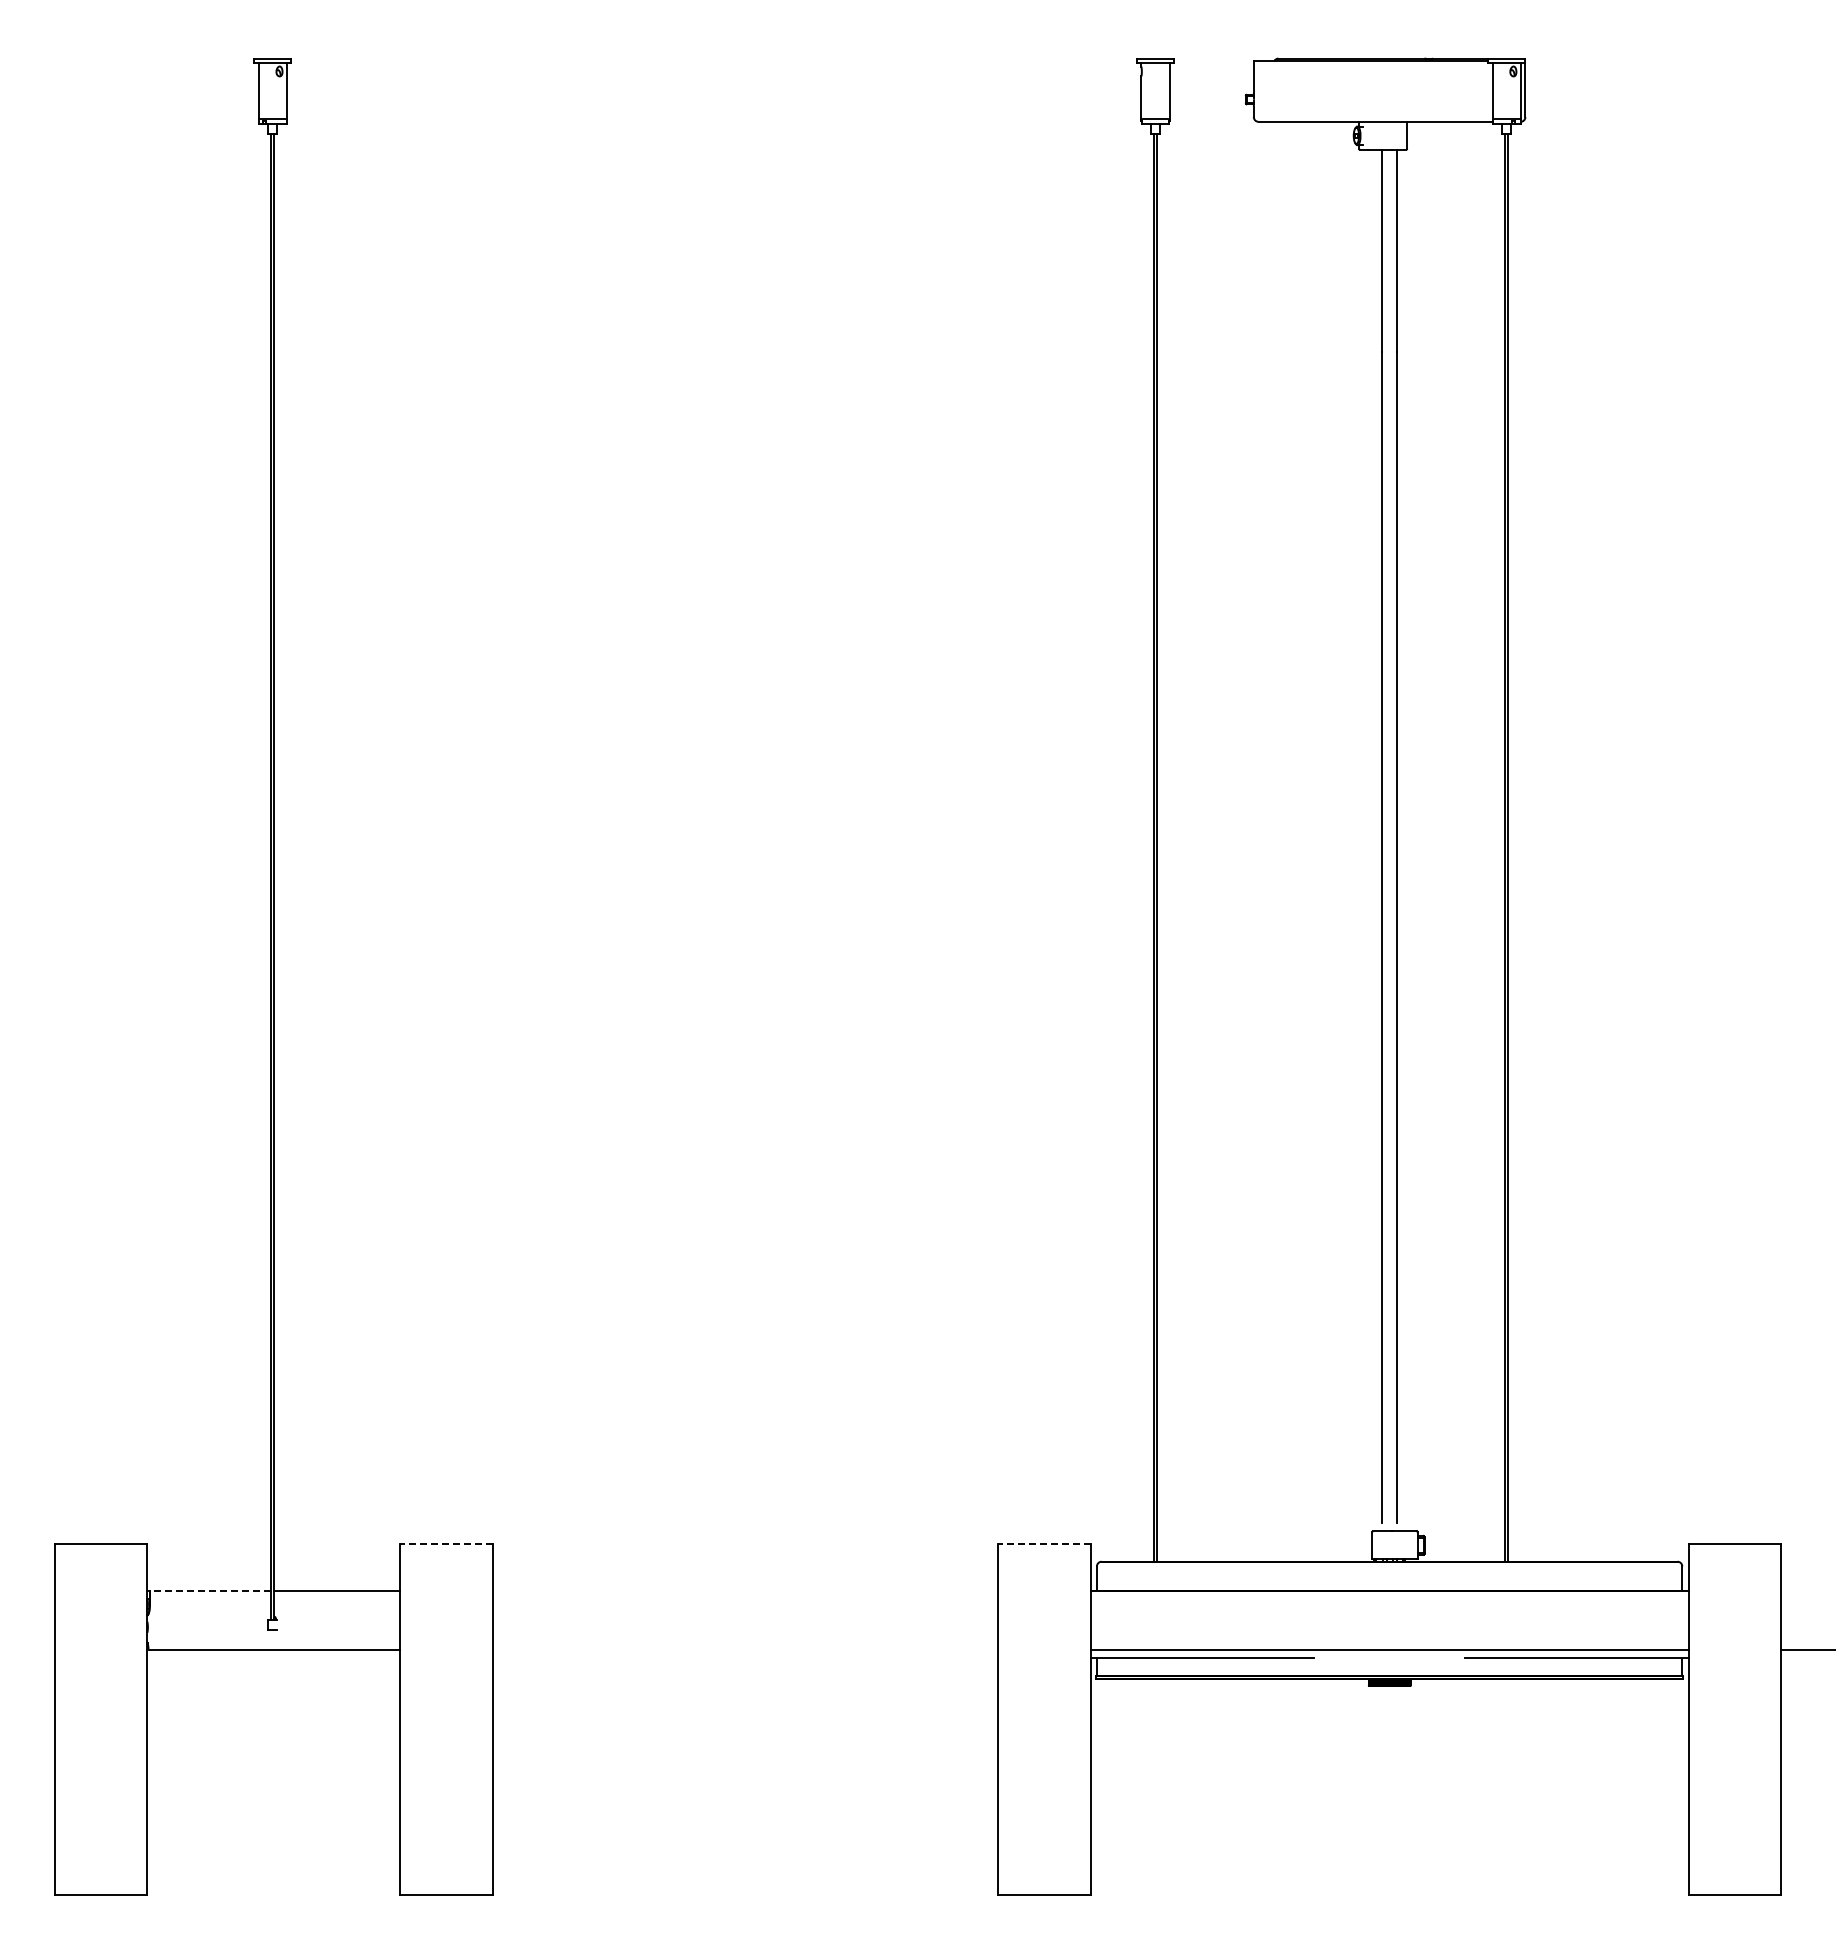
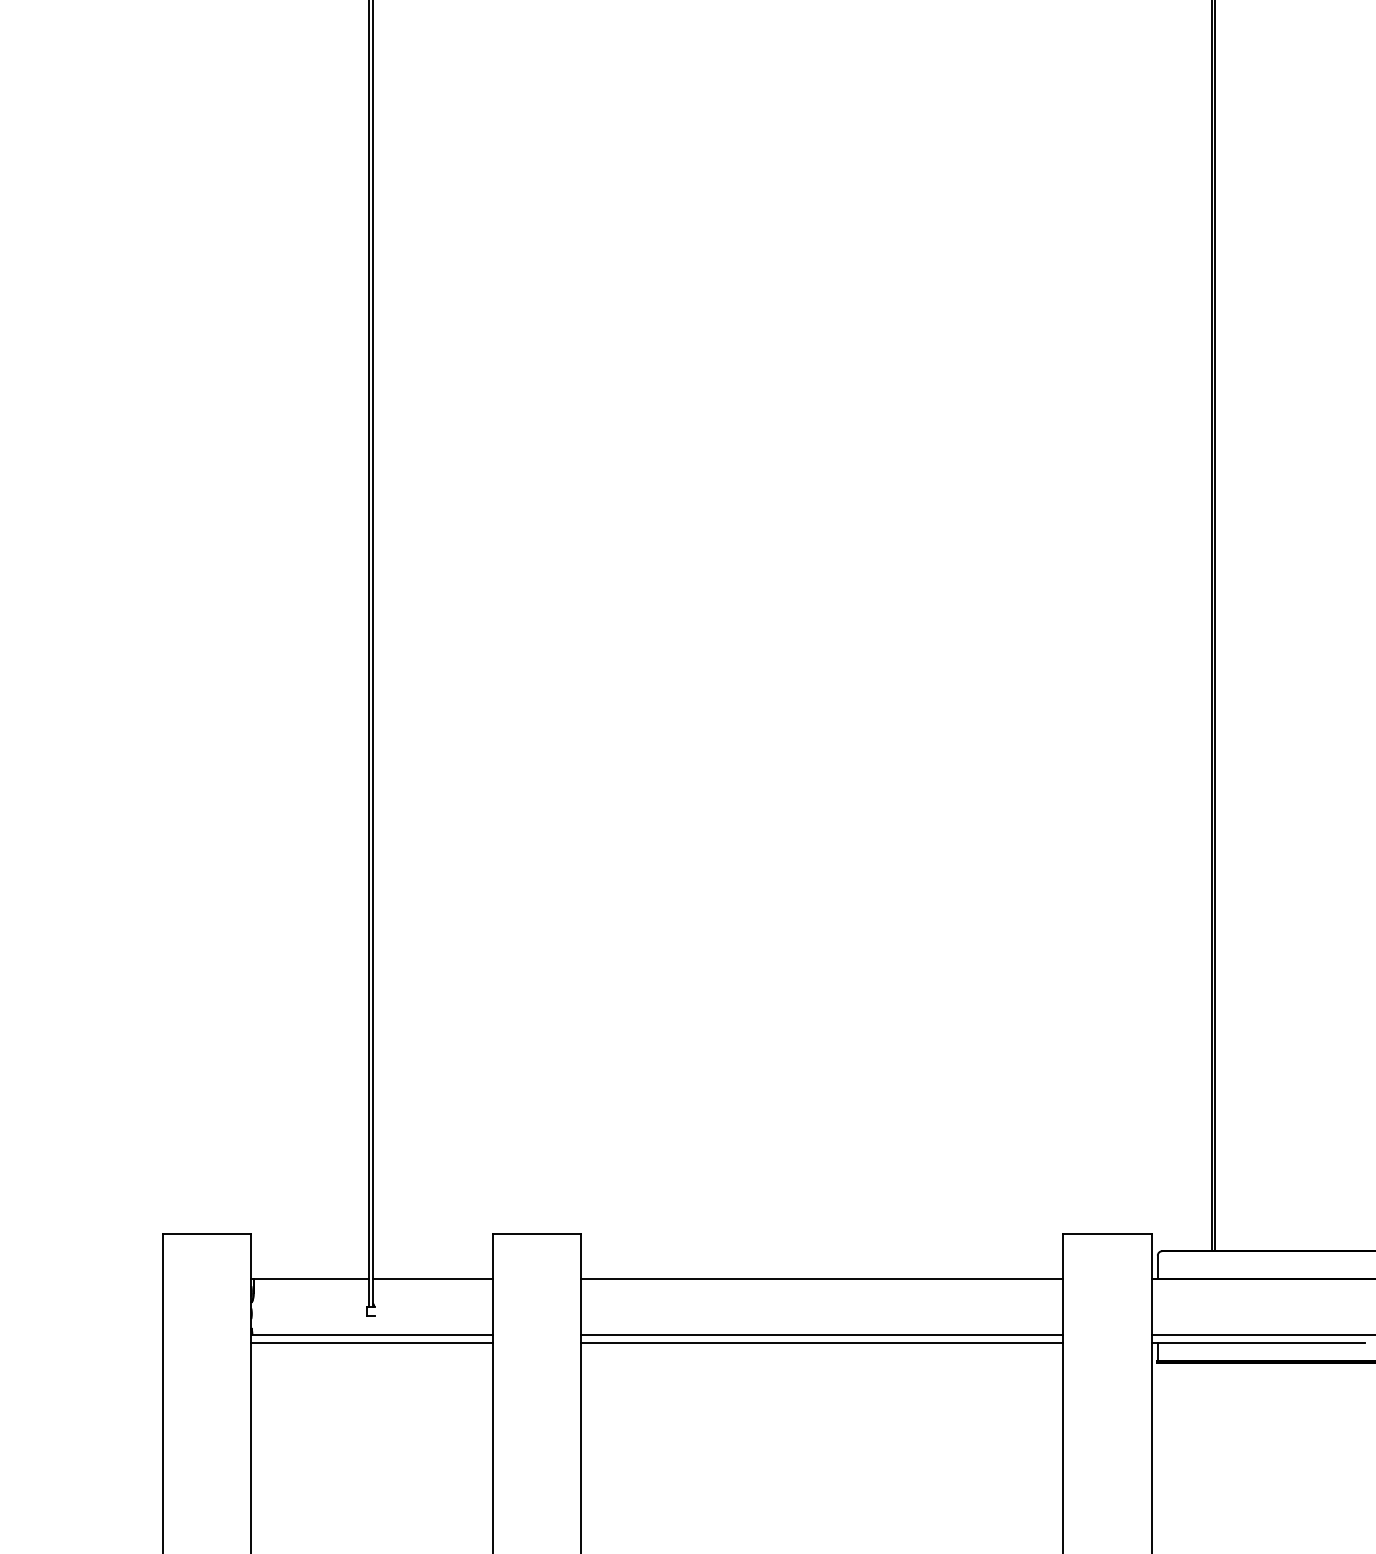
line: (445, 1544) -> (535, 1234), dashed -> solid
line: (1043, 1544) -> (1106, 1234), dashed -> solid
line: (210, 1591) -> (311, 1279), dashed -> solid
line: (745, 1591) -> (822, 1279), added
line: (745, 1649) -> (822, 1334), added
line: (273, 1658) -> (371, 1343), added
line: (745, 1658) -> (822, 1343), added

